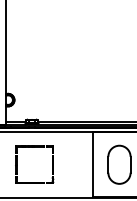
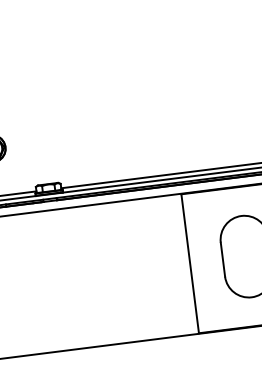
part: (34, 147) -> (60, 242), removed

